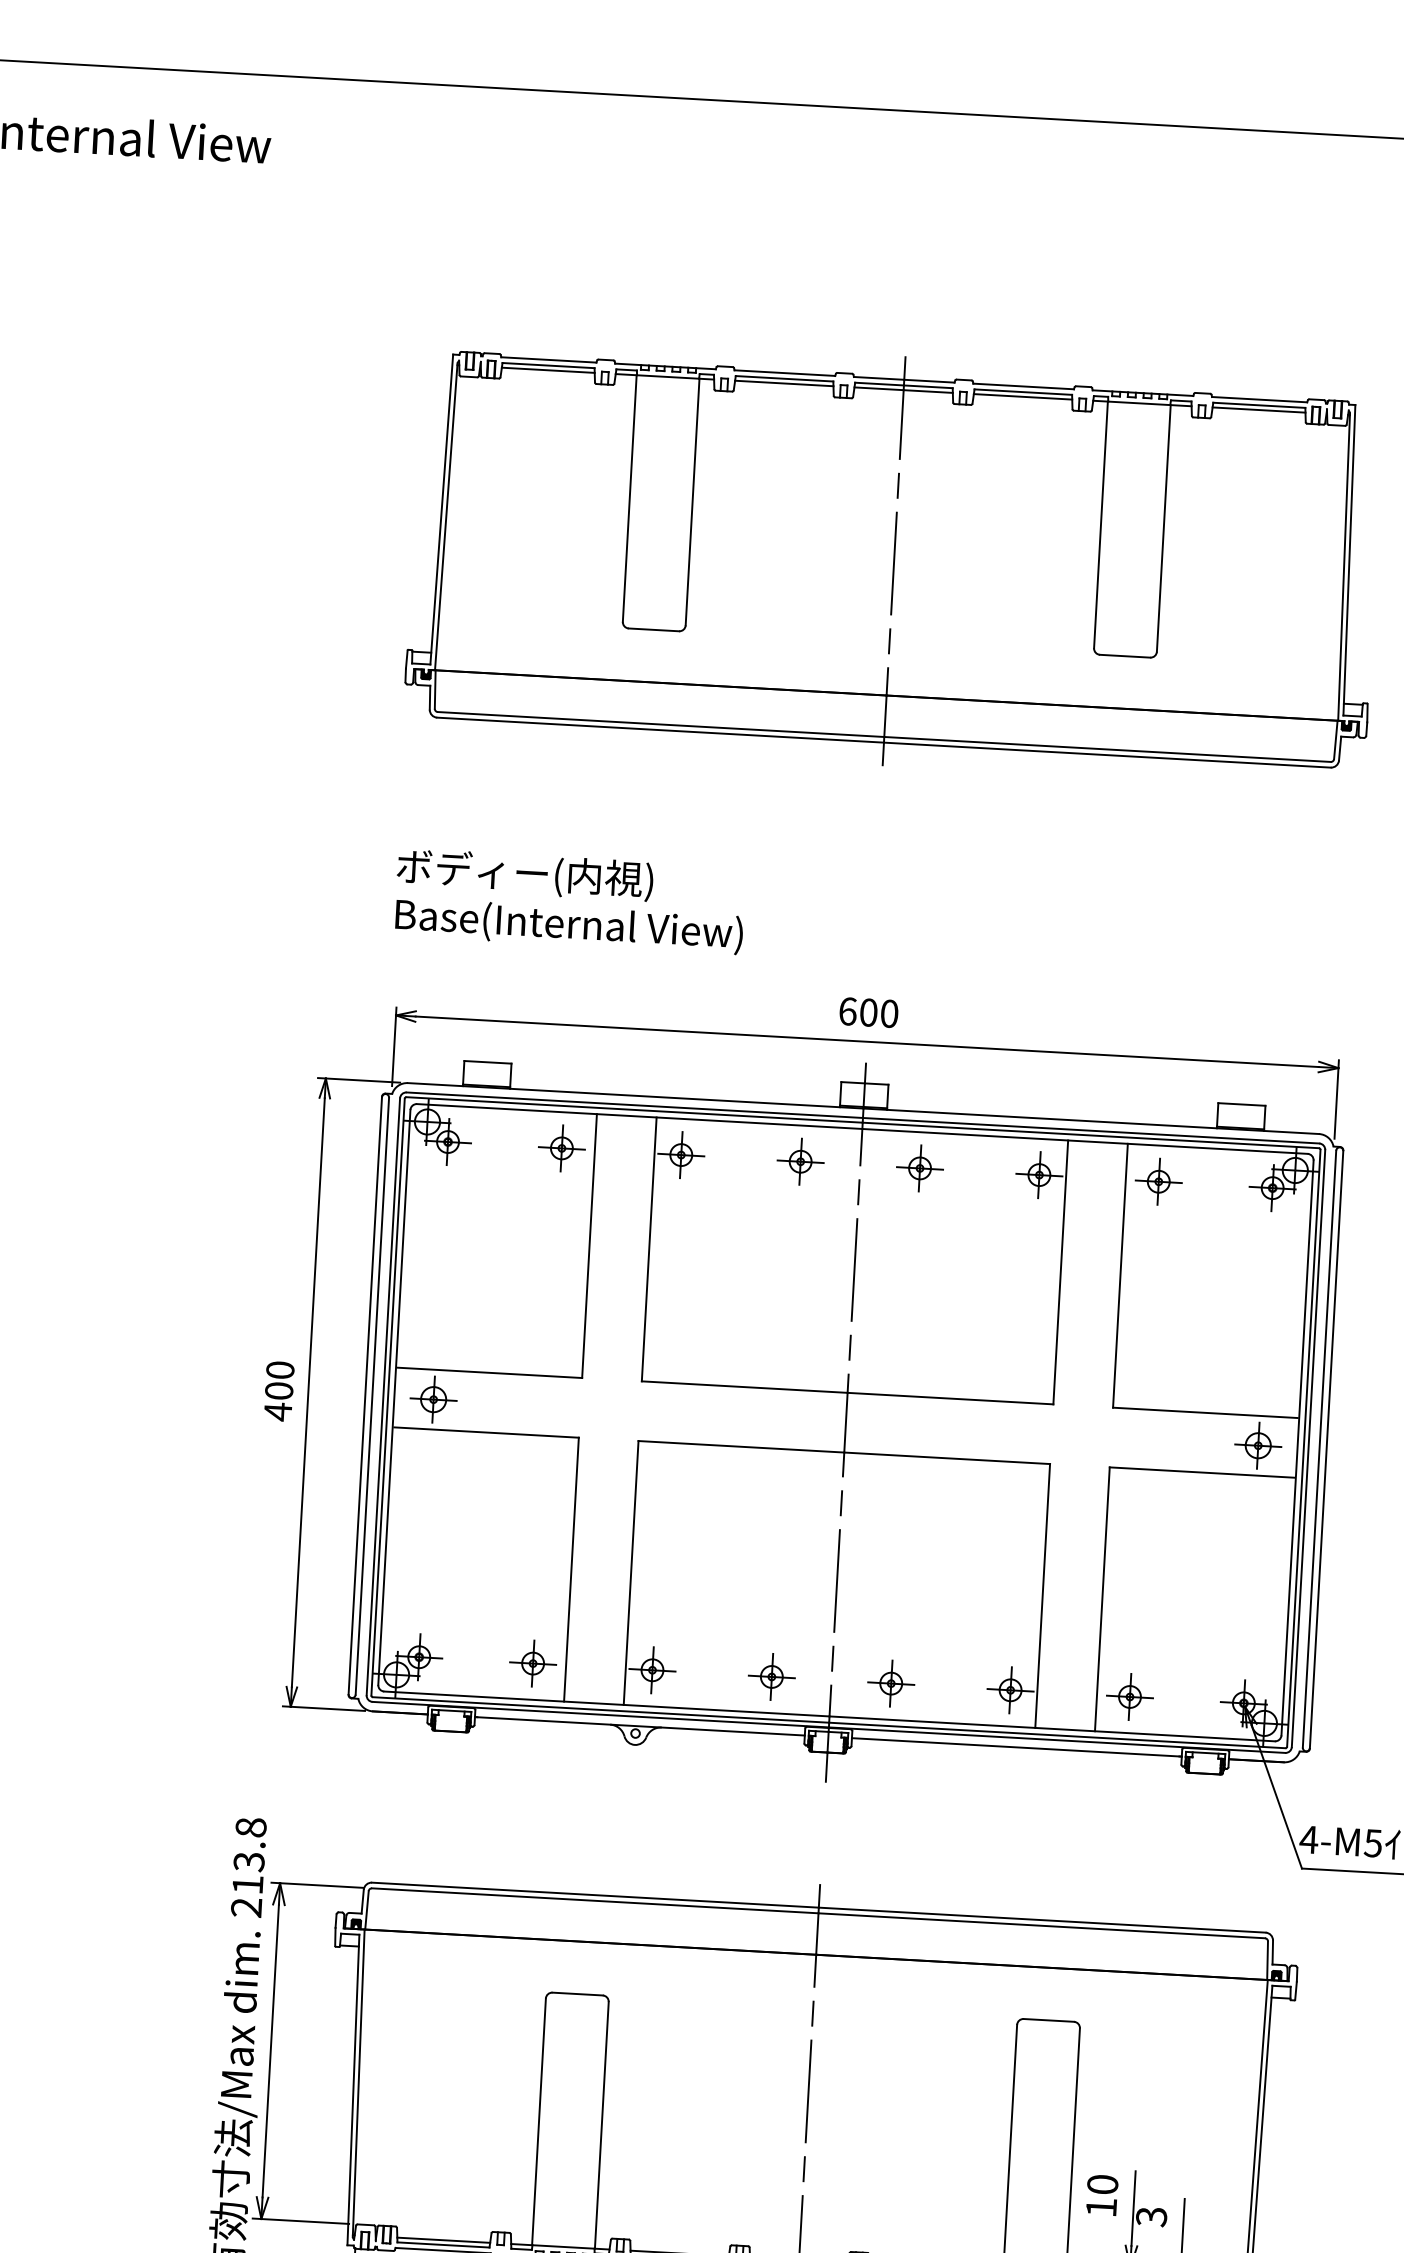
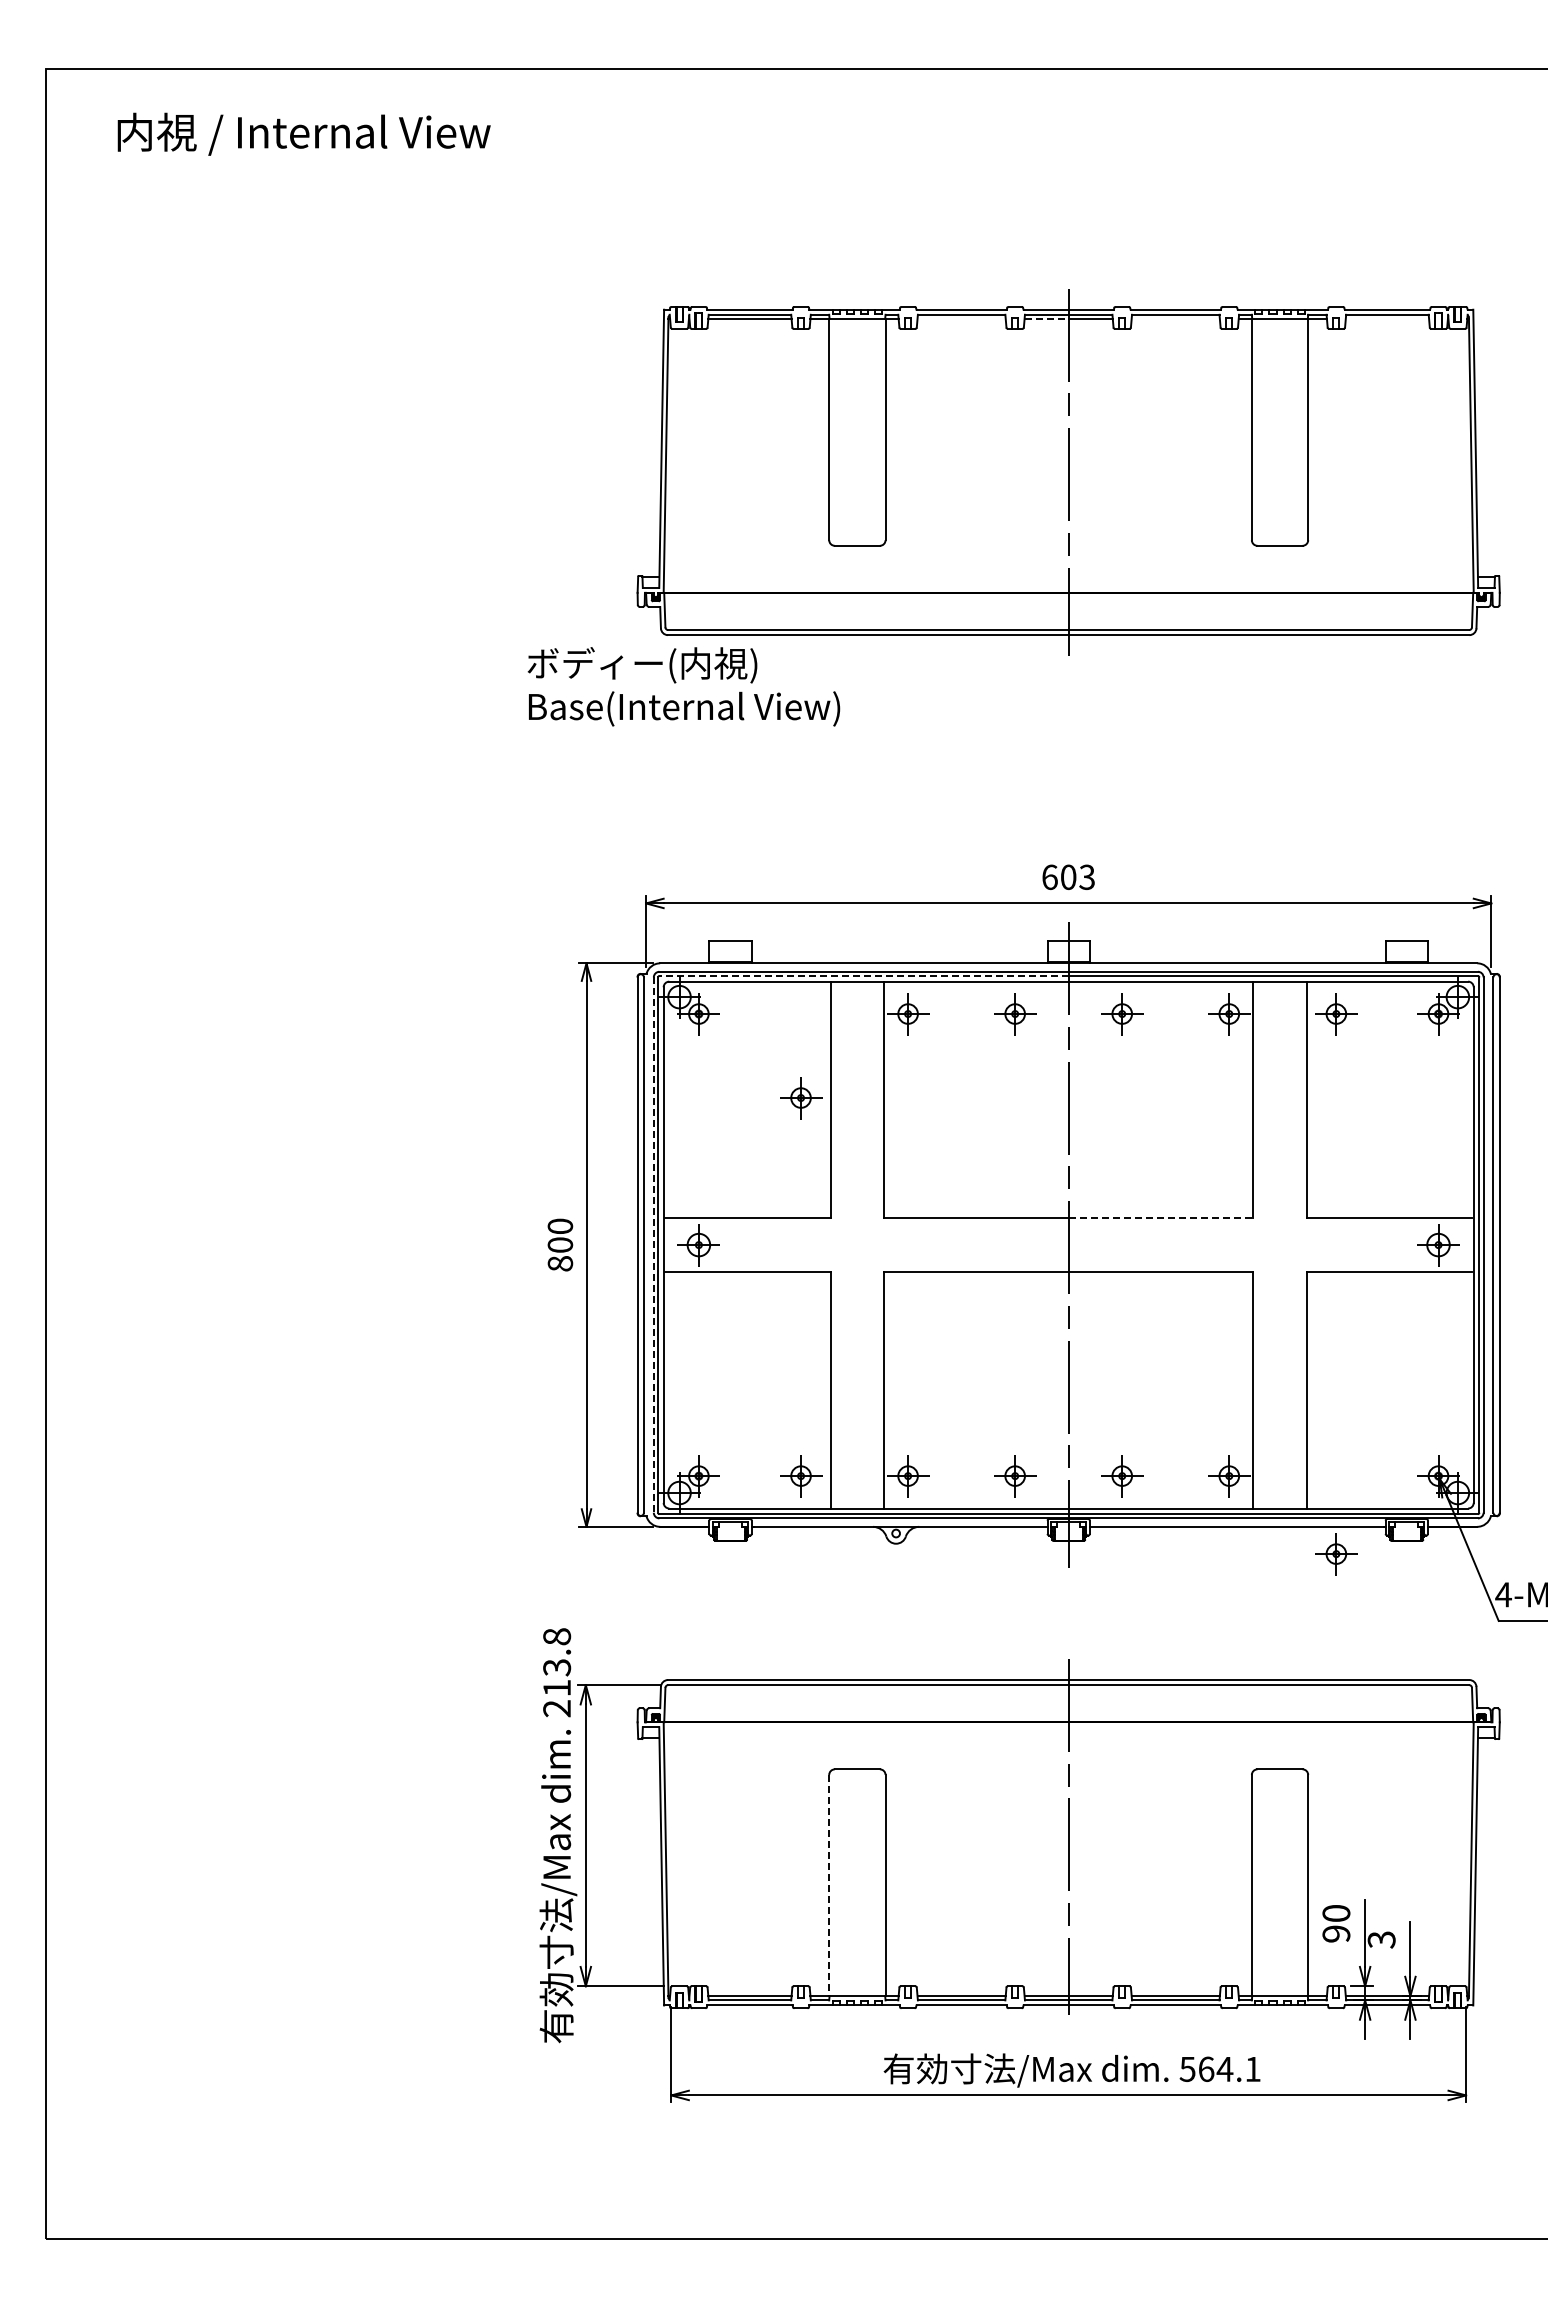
line: (784, 384) -> (961, 319), removed
line: (880, 389) -> (1047, 319), solid -> dashed
line: (1022, 397) -> (1175, 319), removed
line: (1259, 410) -> (1387, 319), removed
text: (569, 901) -> (683, 686), moved
text: (888, 1012) -> (1086, 876), 600 -> 603
line: (635, 1110) -> (864, 976), solid -> dashed
part: (562, 1148) -> (801, 1098), moved
line: (382, 1397) -> (653, 1245), solid -> dashed
line: (951, 1398) -> (1161, 1218), solid -> dashed
text: (278, 1411) -> (560, 1263), 400 -> 800
part: (1130, 1697) -> (1336, 1554), moved
line: (539, 2121) -> (829, 1885), solid -> dashed
text: (1101, 2206) -> (1336, 1933), 10 -> 90

